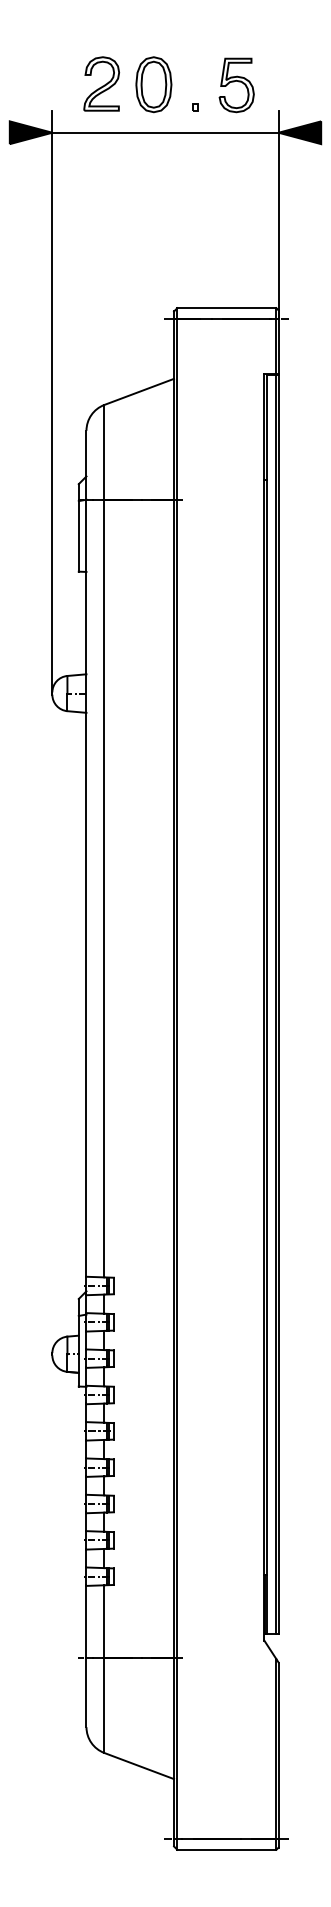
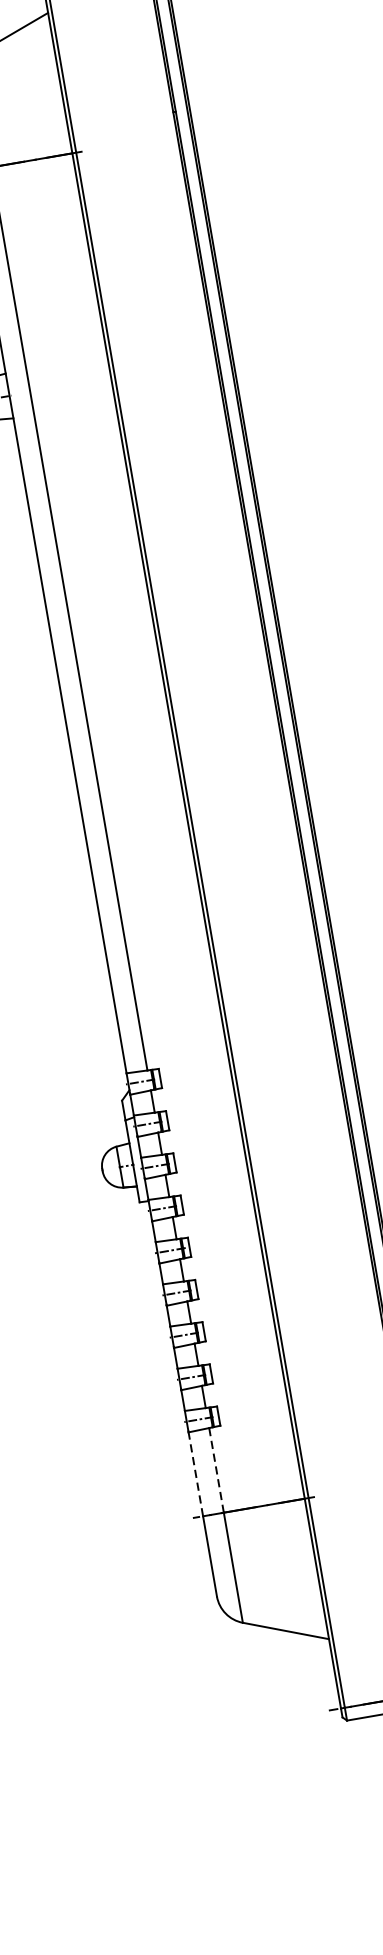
line: (86, 1621) -> (195, 1473), solid -> dashed
line: (104, 1622) -> (216, 1471), solid -> dashed

